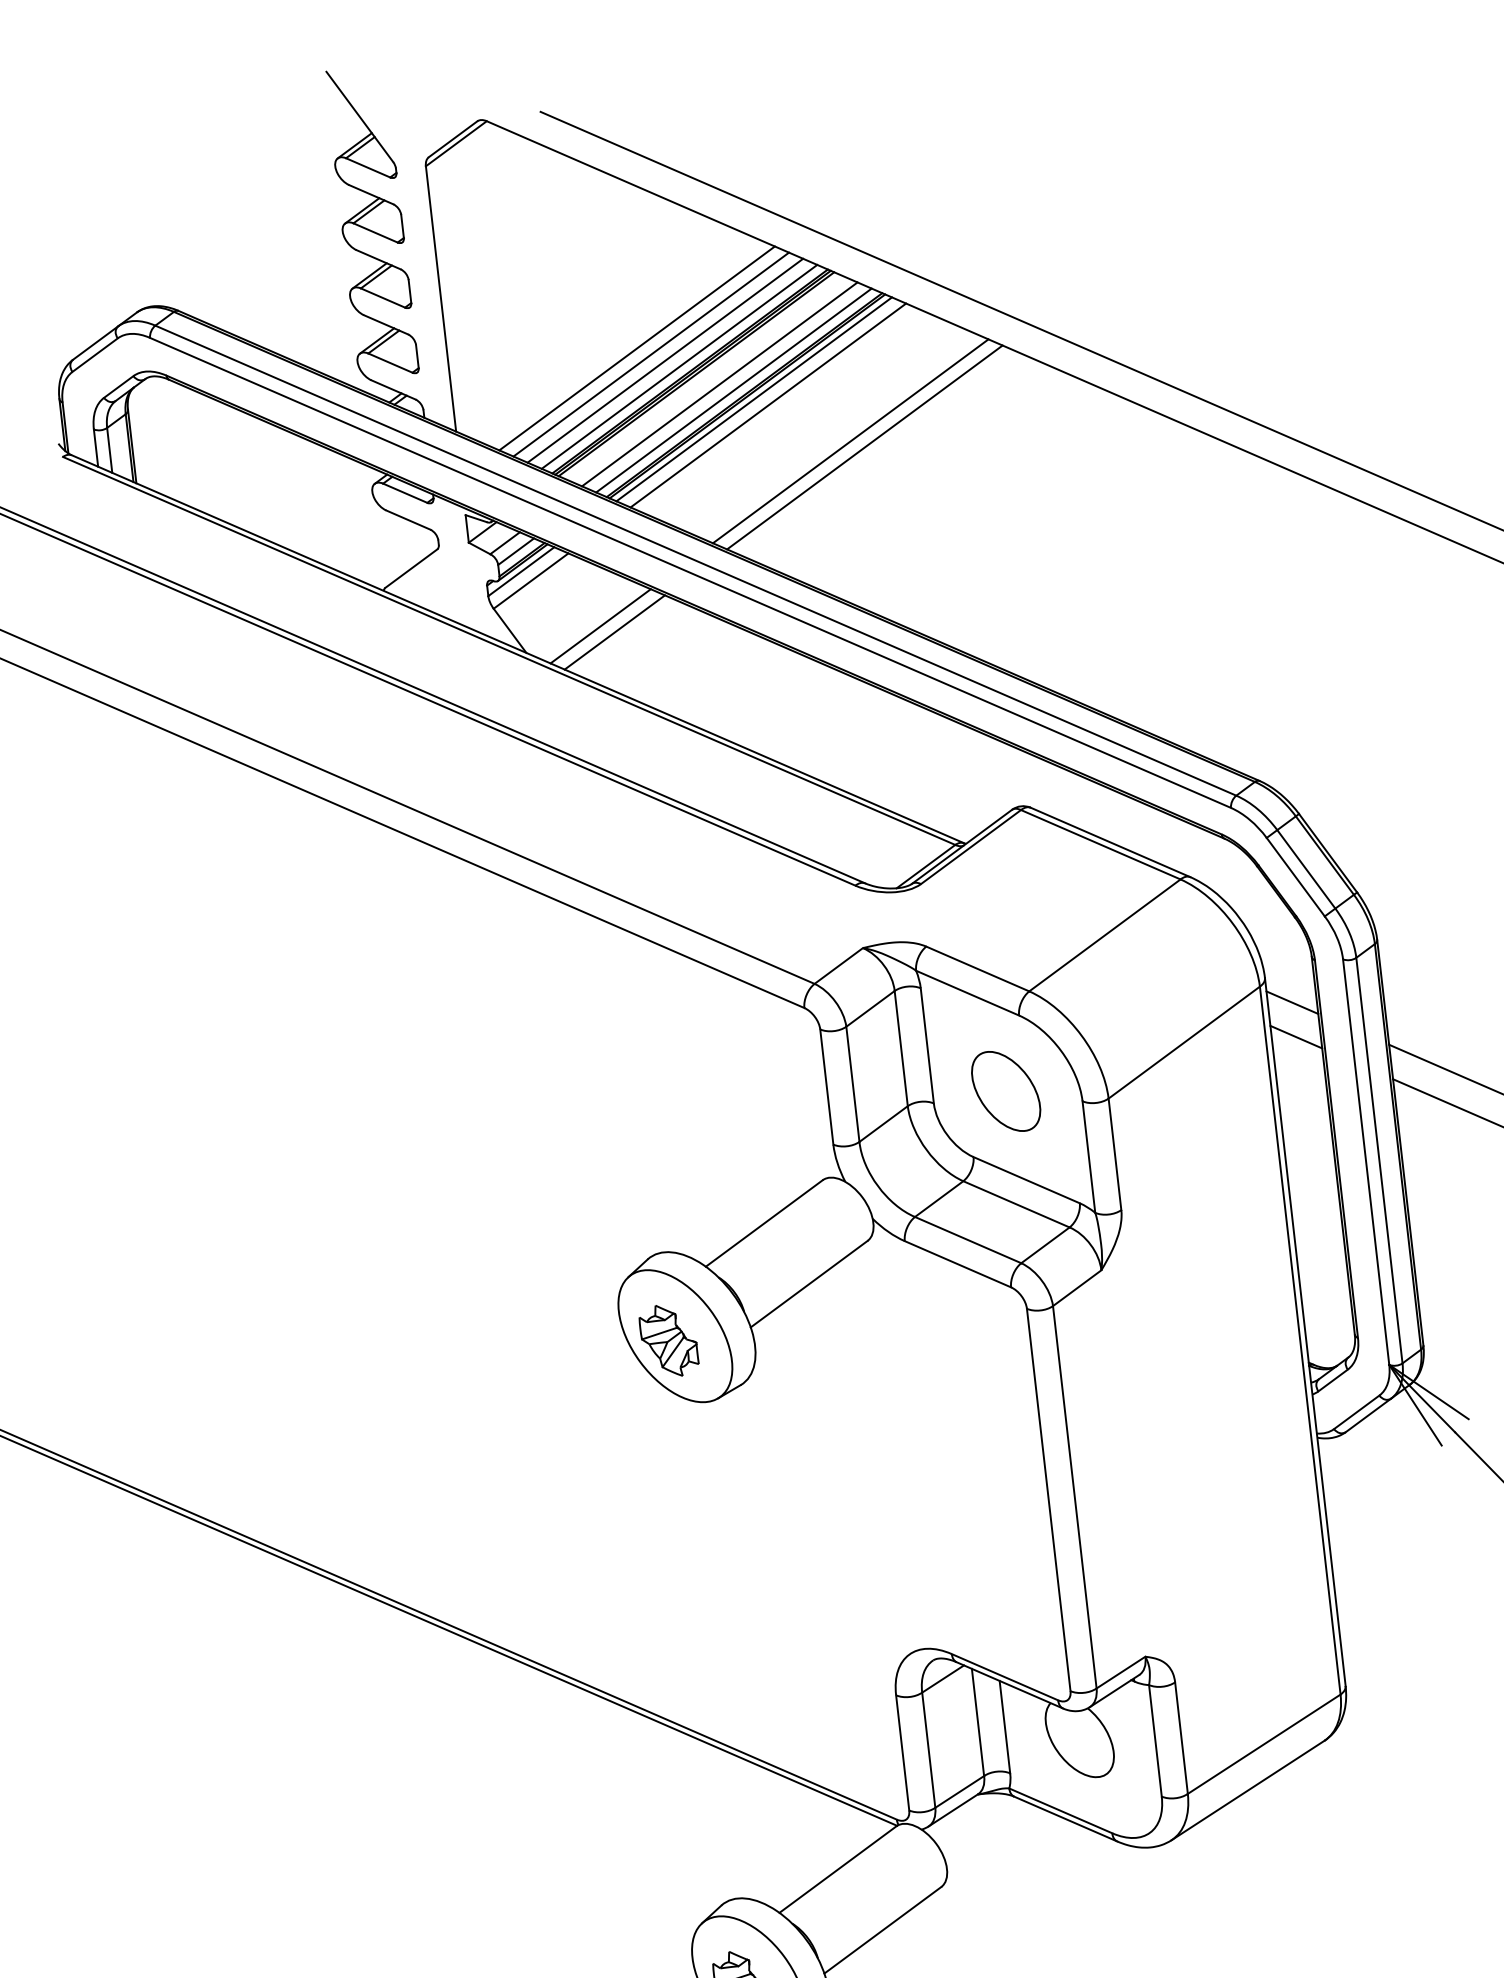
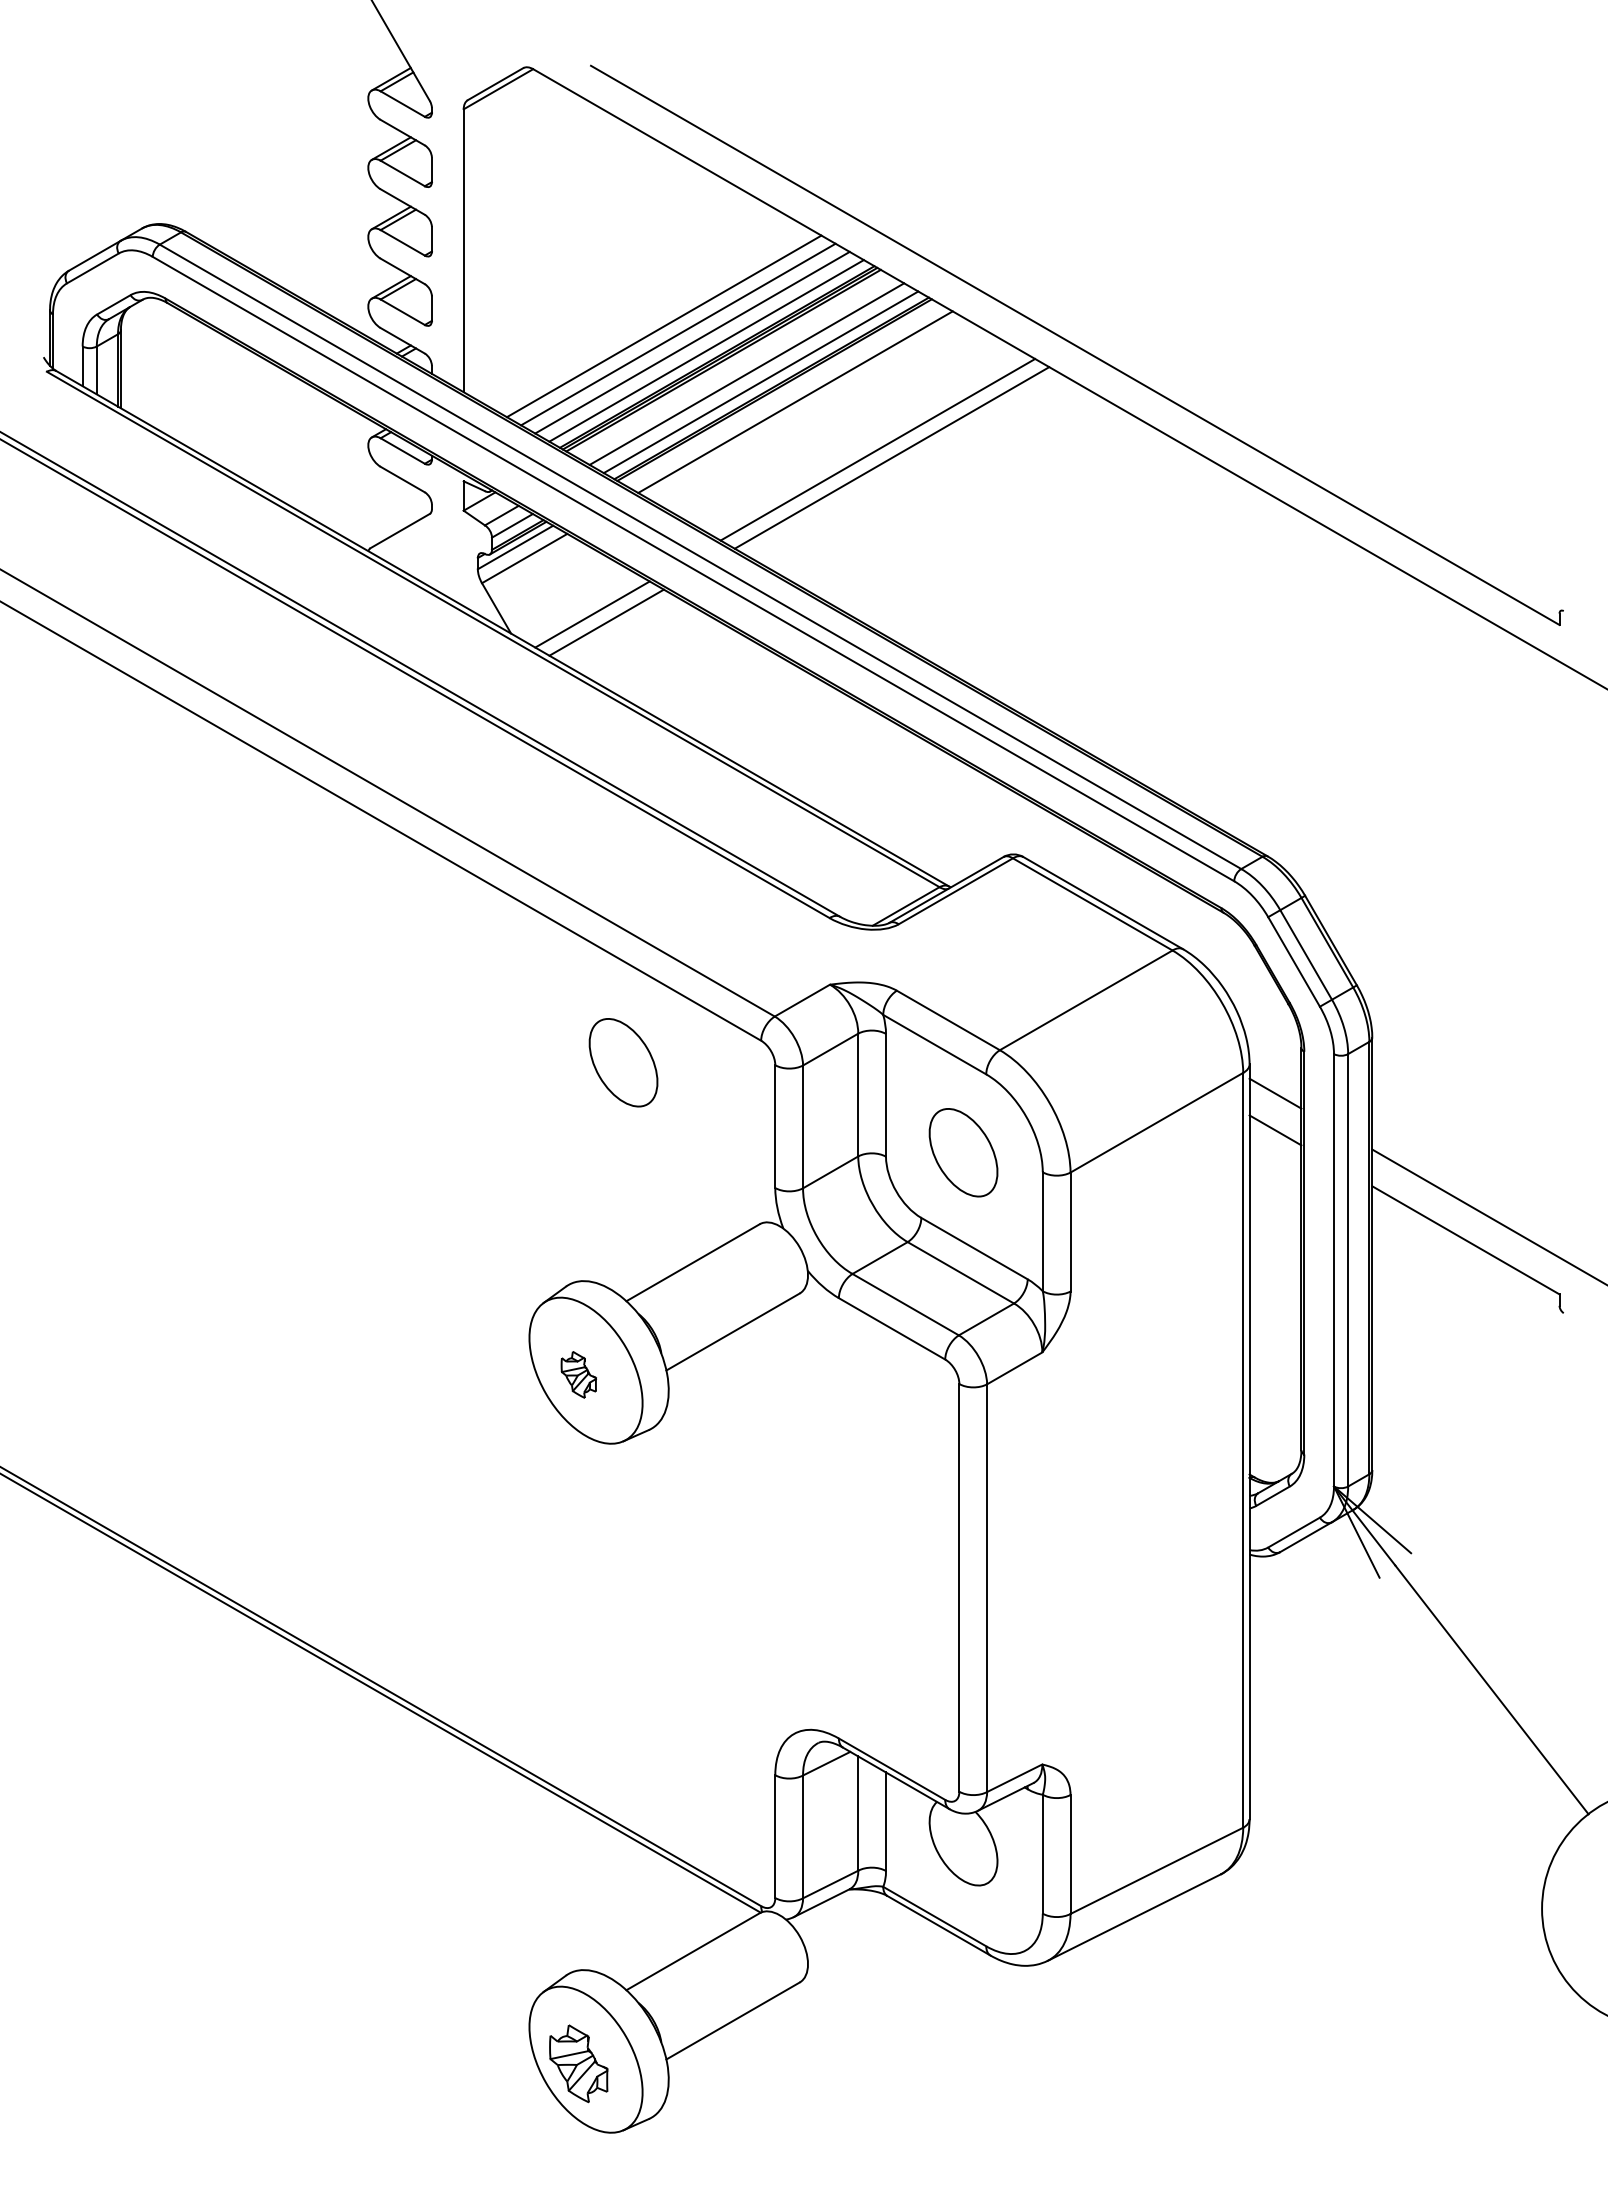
line: (754, 398) -> (781, 393), removed
part: (677, 1043) -> (623, 1062), added
part: (668, 1340) -> (578, 1374), size x0.6

